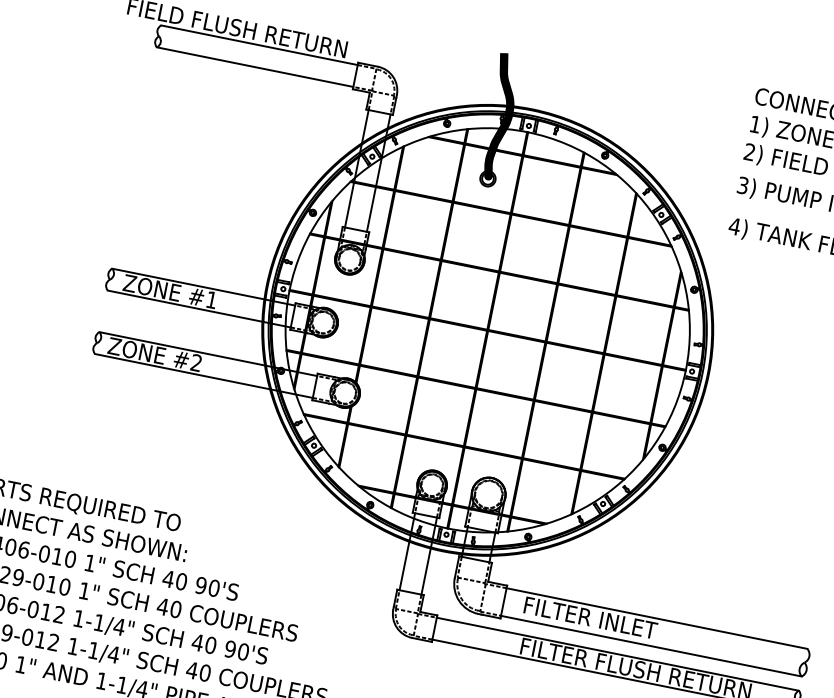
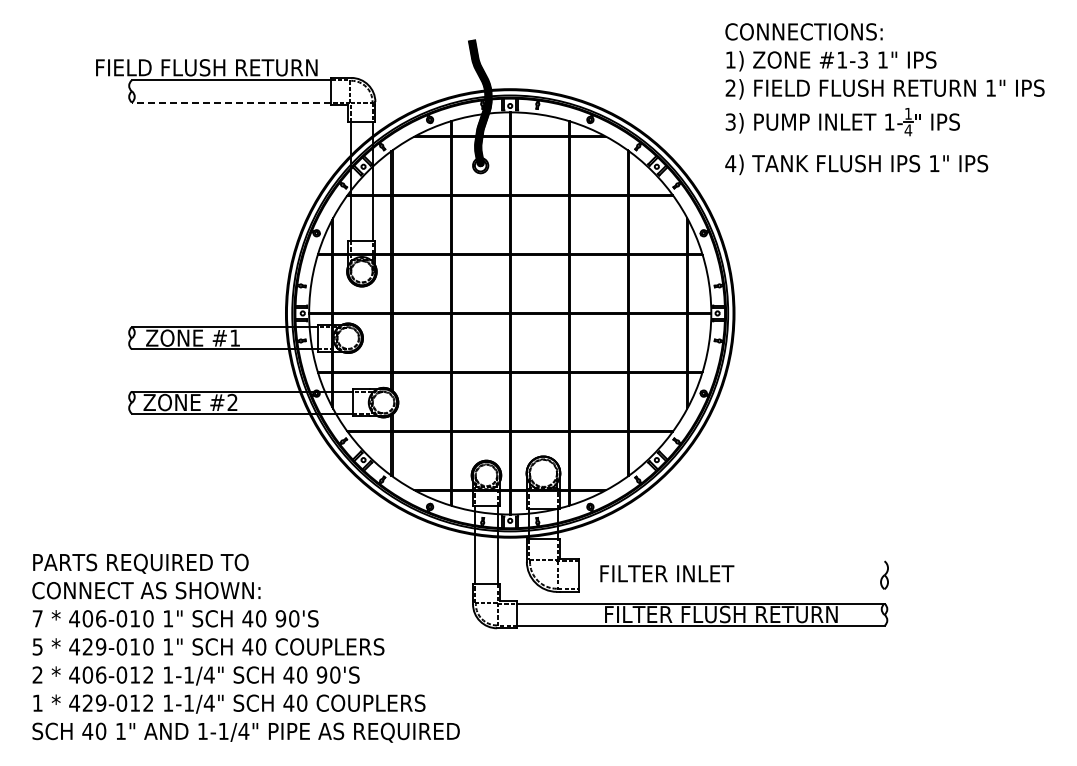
line: (254, 67) -> (231, 102), solid -> dashed
line: (656, 618) -> (731, 561), removed
line: (650, 646) -> (731, 589), removed

